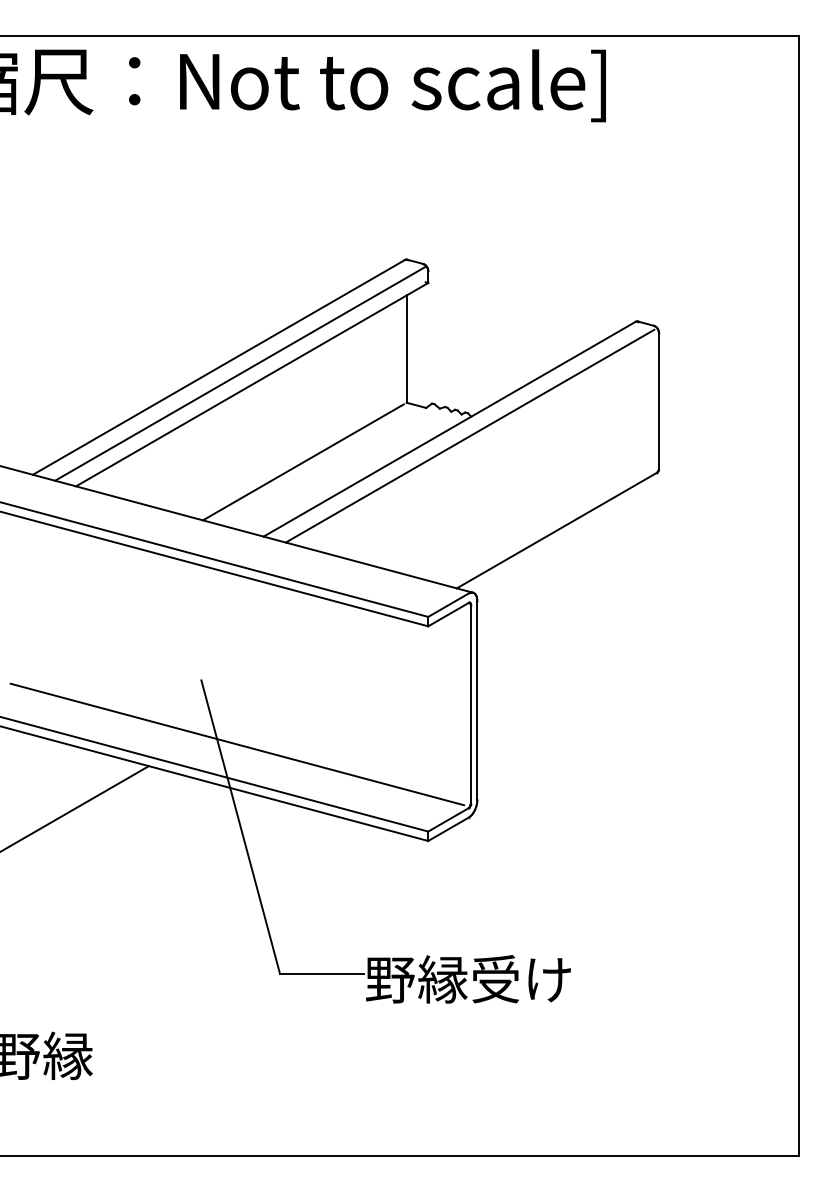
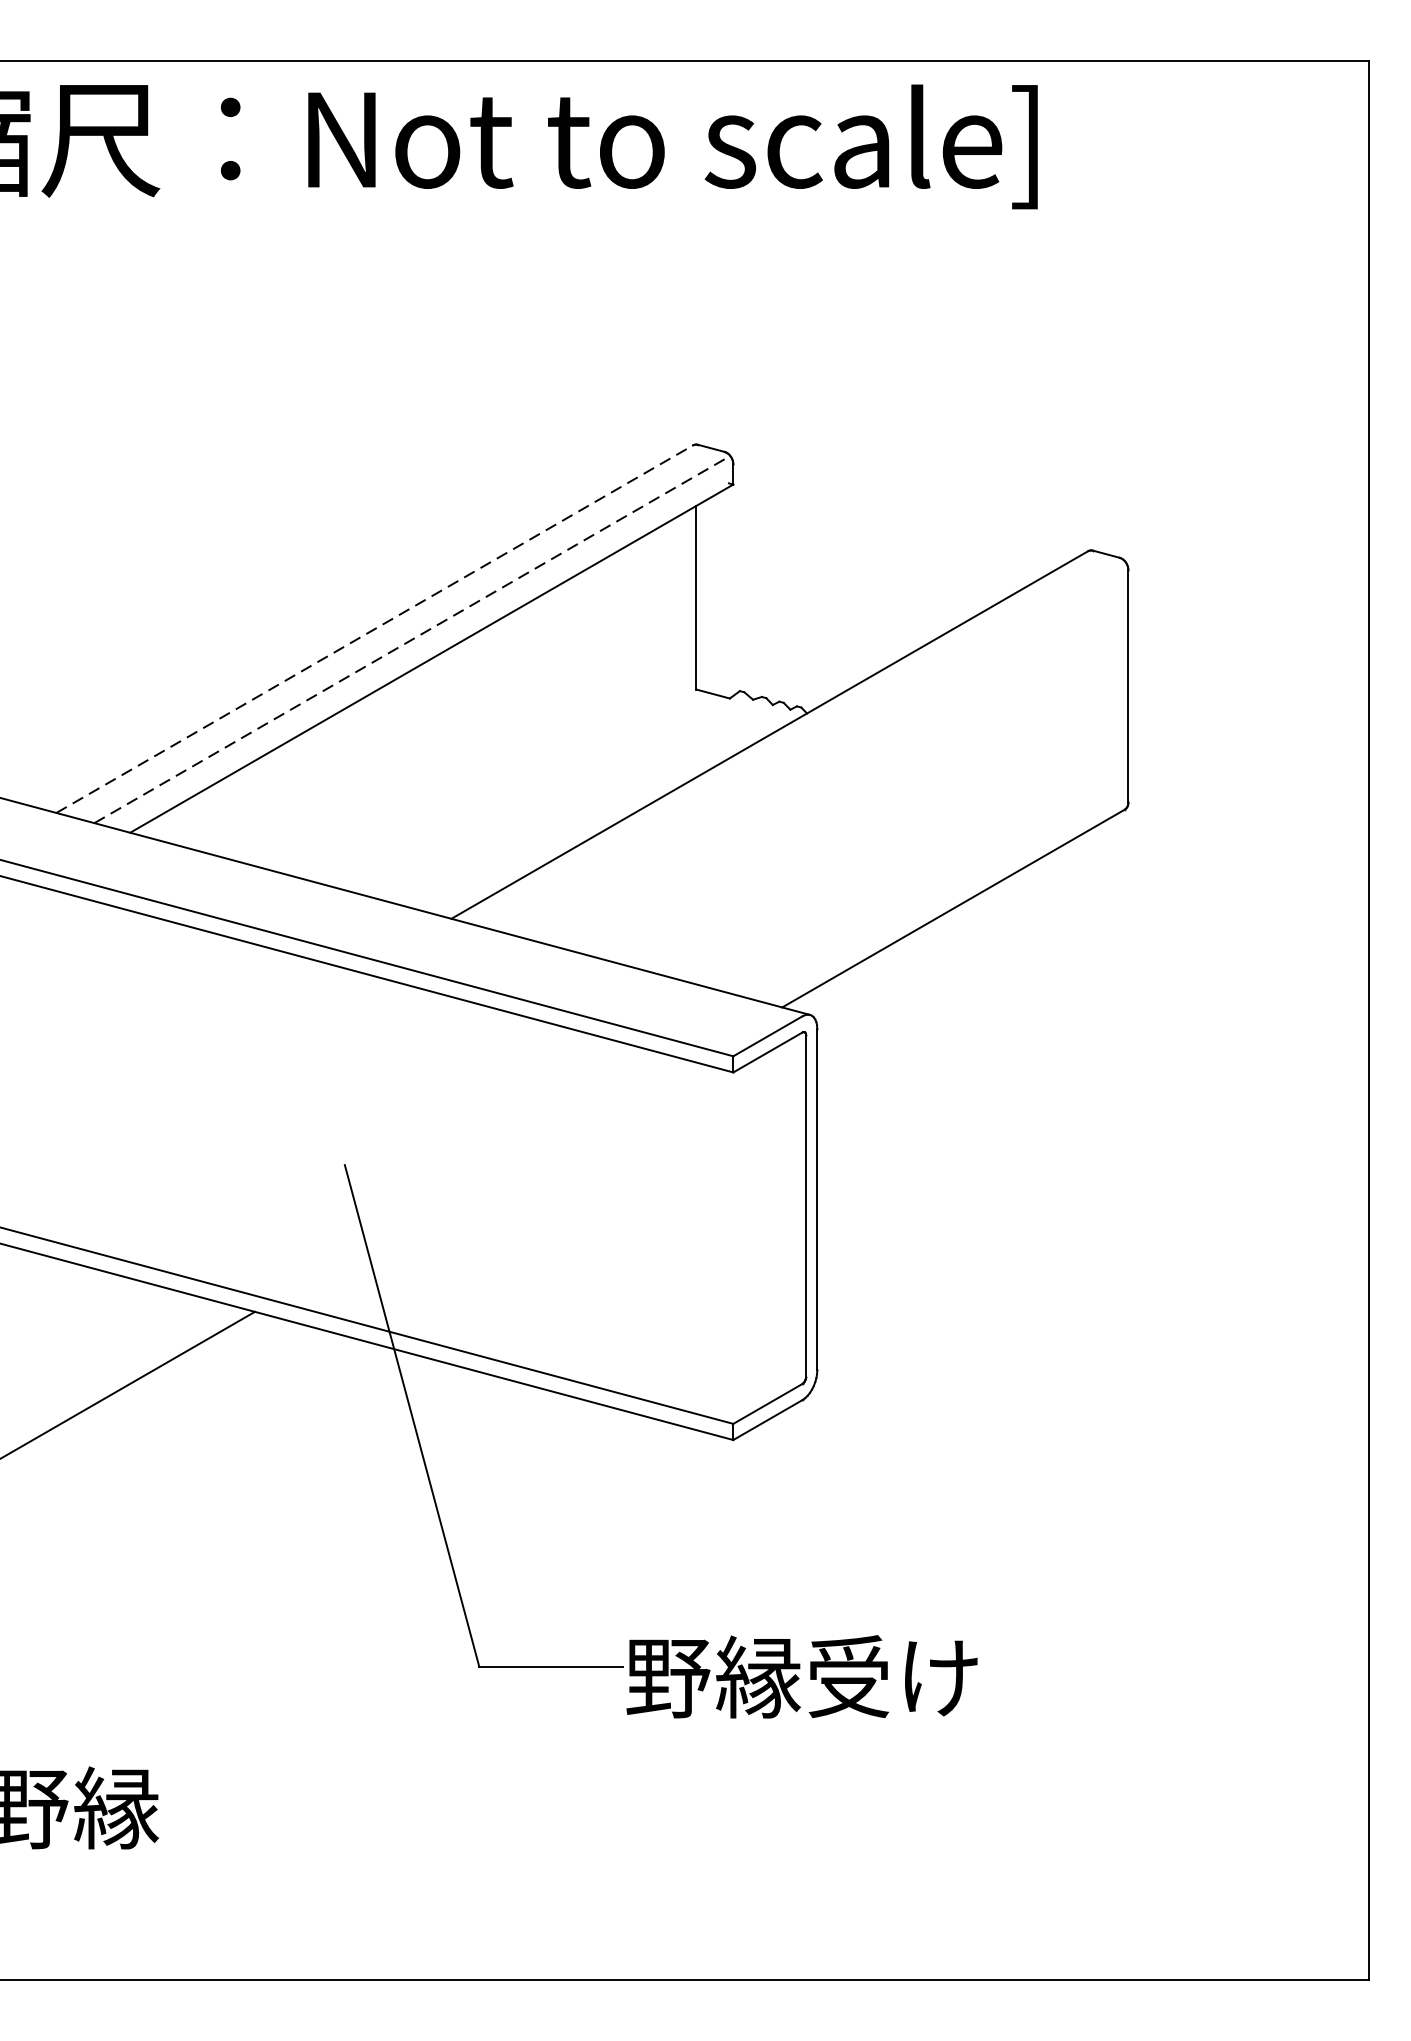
line: (218, 367) -> (374, 629), solid -> dashed
line: (240, 373) -> (411, 639), solid -> dashed
line: (469, 435) -> (803, 745), removed
line: (302, 462) -> (517, 791), removed
line: (237, 744) -> (406, 1274), removed

